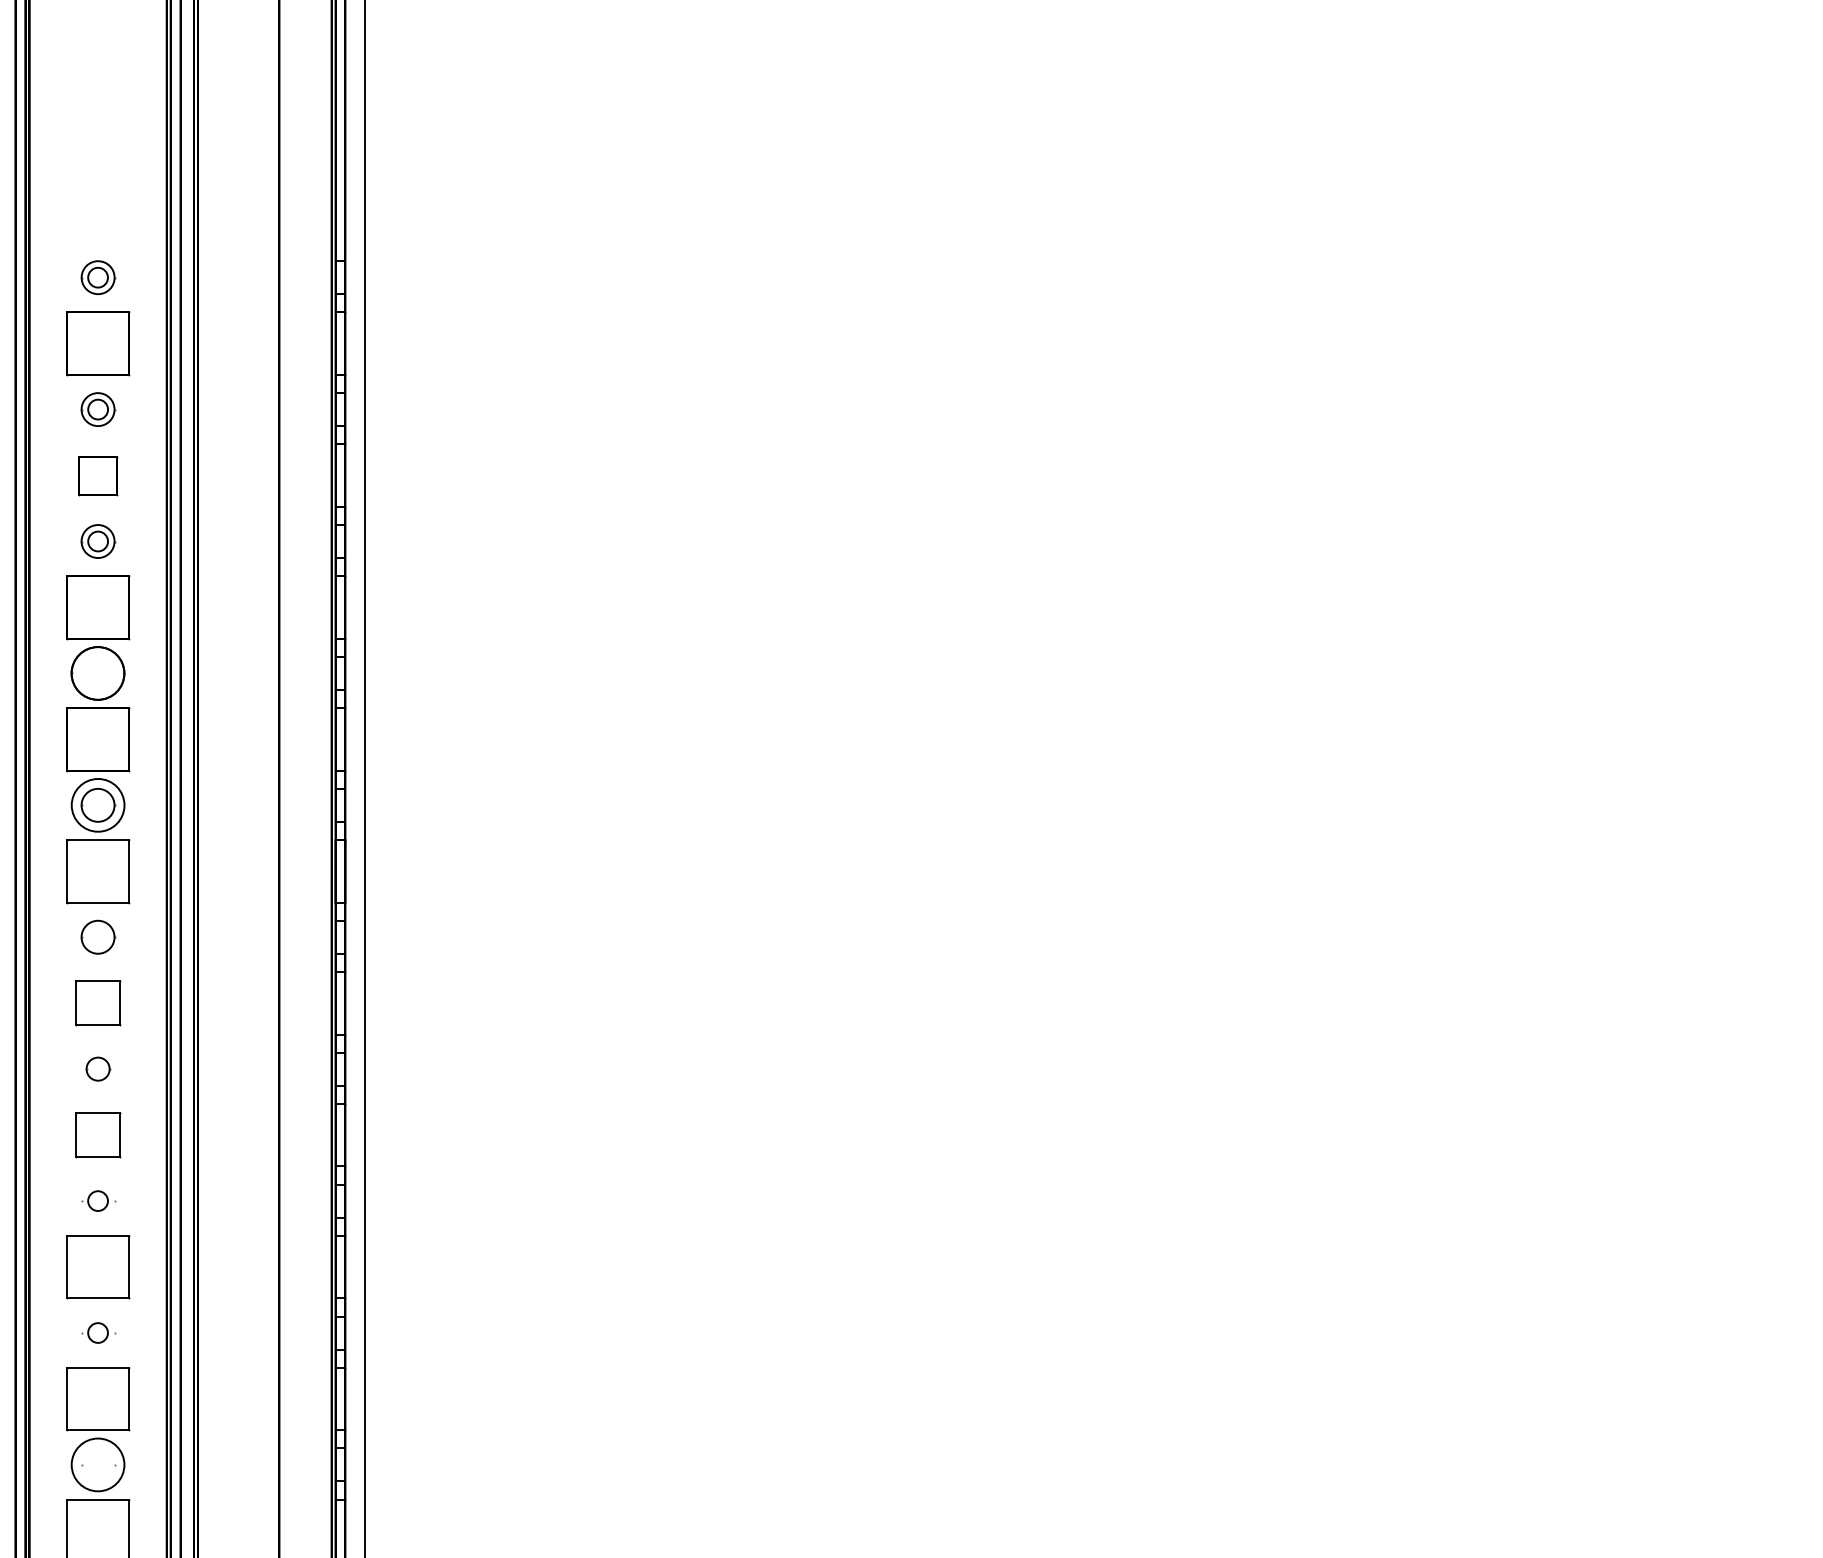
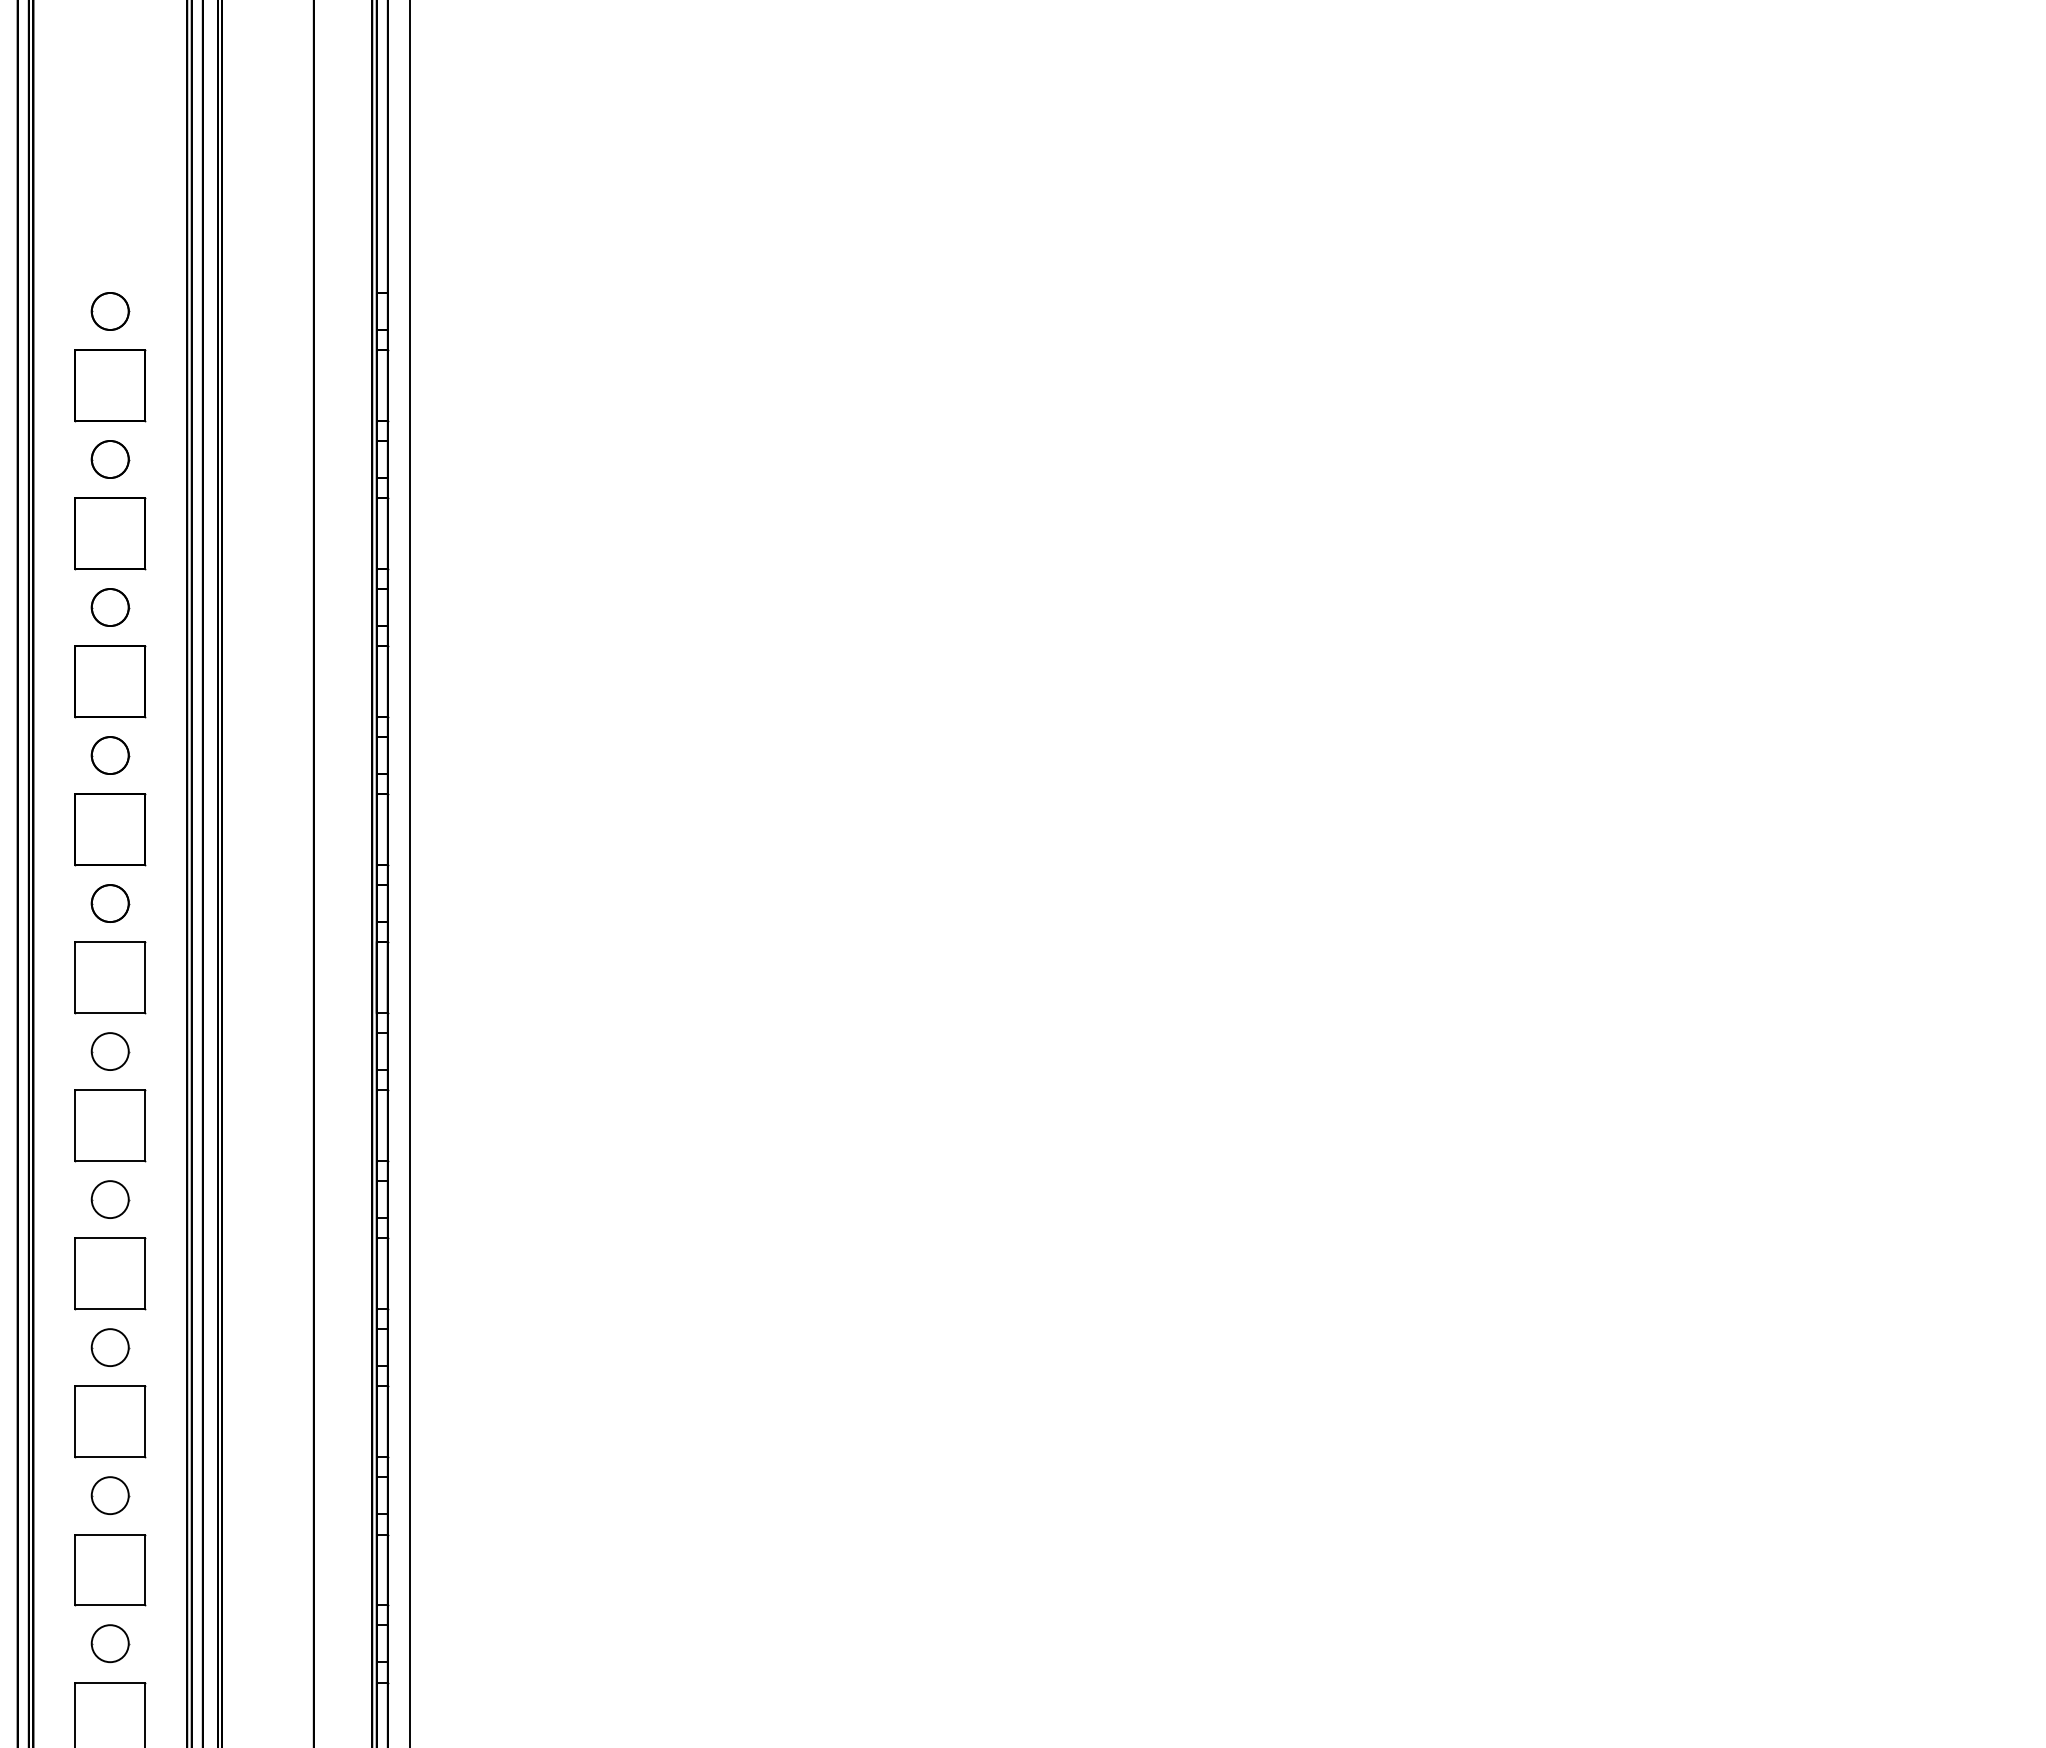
circle: (97, 277) -> (109, 311), size x1.67
circle: (97, 409) -> (109, 459), size x1.67
part: (98, 475) -> (110, 533), size x1.67
circle: (97, 541) -> (109, 607), size x1.67
part: (98, 673) -> (110, 755), size x0.62
circle: (97, 805) -> (109, 903), size x0.62
part: (98, 1003) -> (110, 1125), size x1.43
part: (98, 1069) -> (110, 1199), size x1.43
part: (98, 1135) -> (110, 1273), size x1.43
circle: (97, 1200) -> (109, 1347), size x1.67
circle: (97, 1332) -> (109, 1495), size x1.67
circle: (97, 1464) -> (109, 1643), size x0.62

